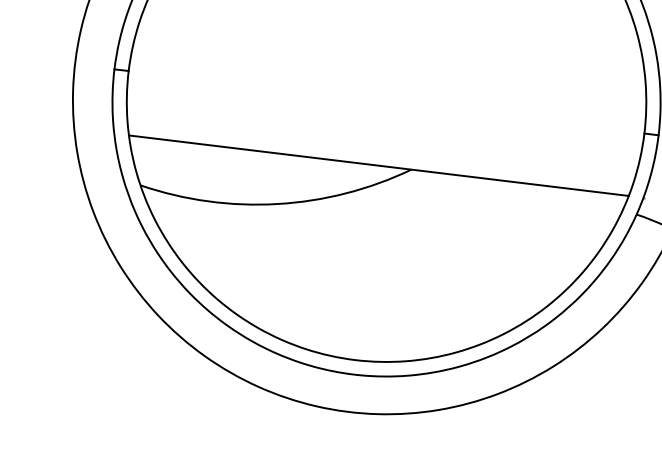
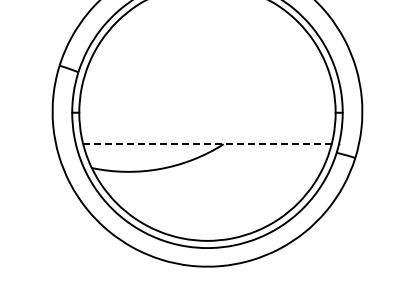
line: (376, 165) -> (206, 144), solid -> dashed

